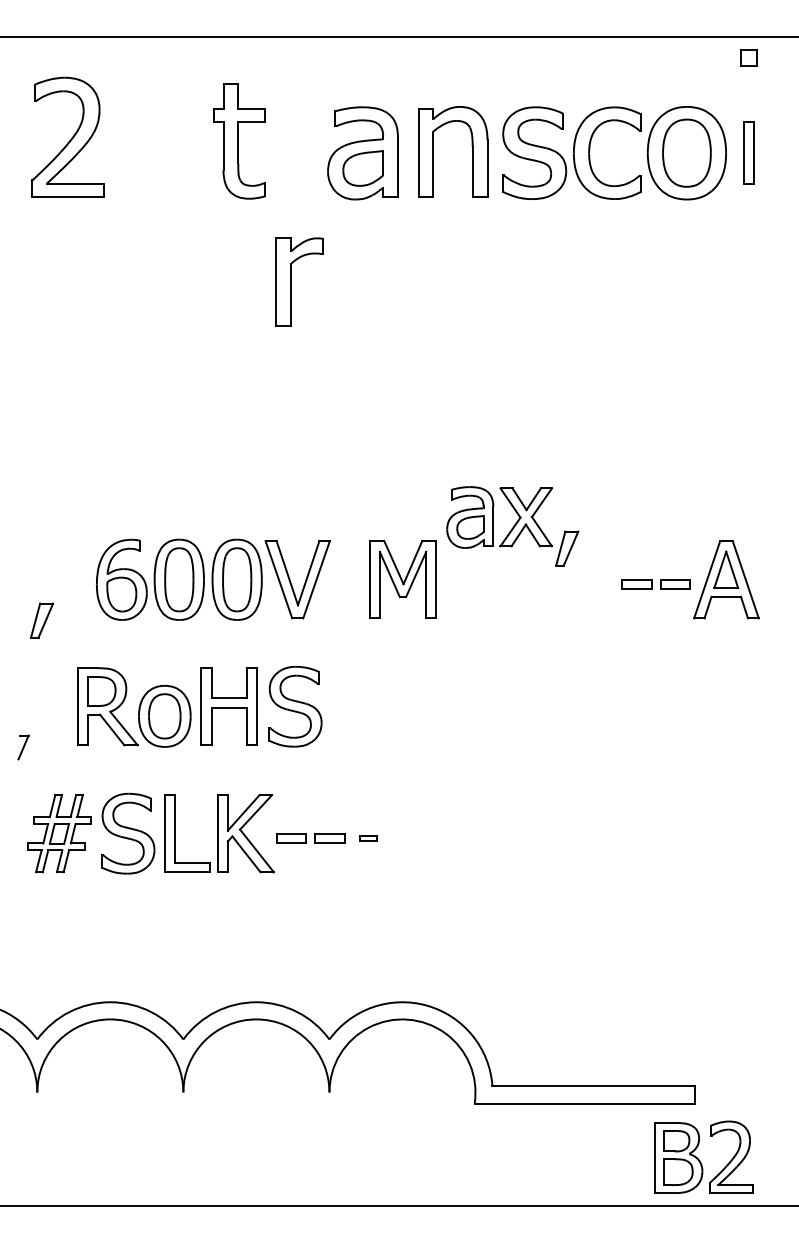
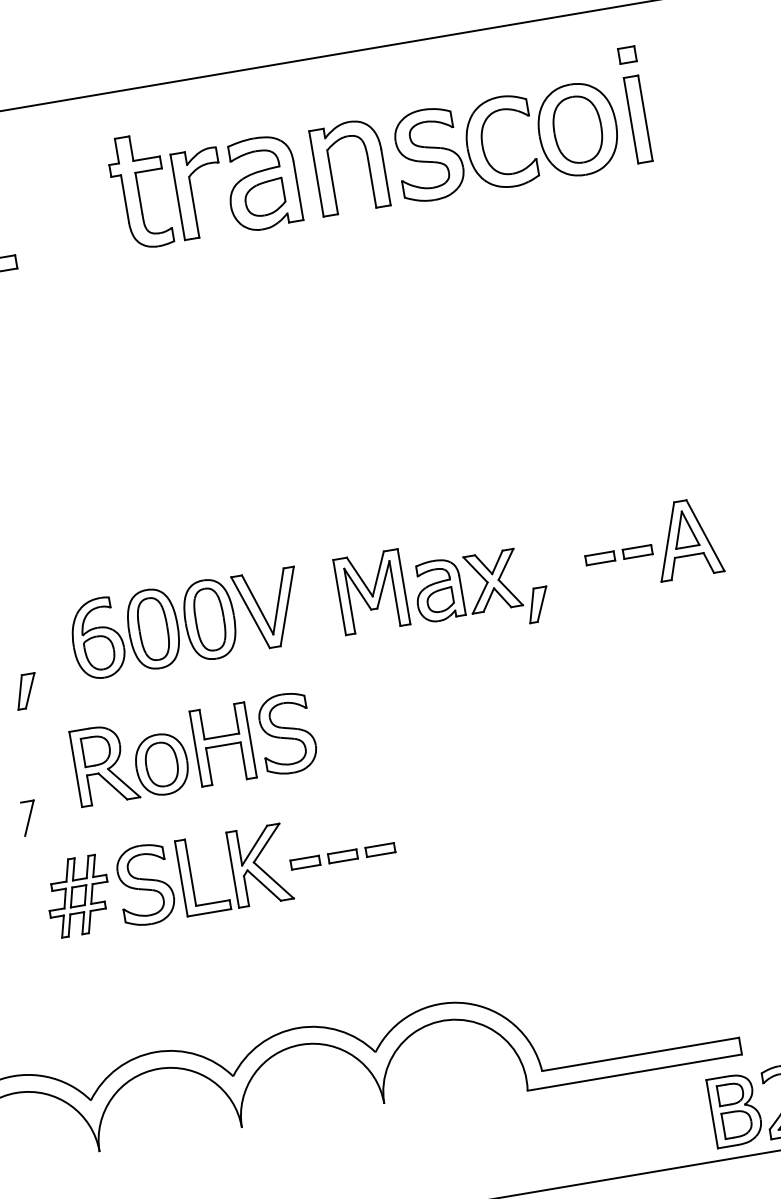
part: (748, 57) -> (626, 54), moved
part: (748, 152) -> (637, 118), size x1.43
part: (291, 281) -> (192, 194), moved
part: (512, 526) -> (481, 592), moved
part: (23, 747) -> (29, 818), size x1.43
part: (368, 838) -> (380, 850), size x1.67

